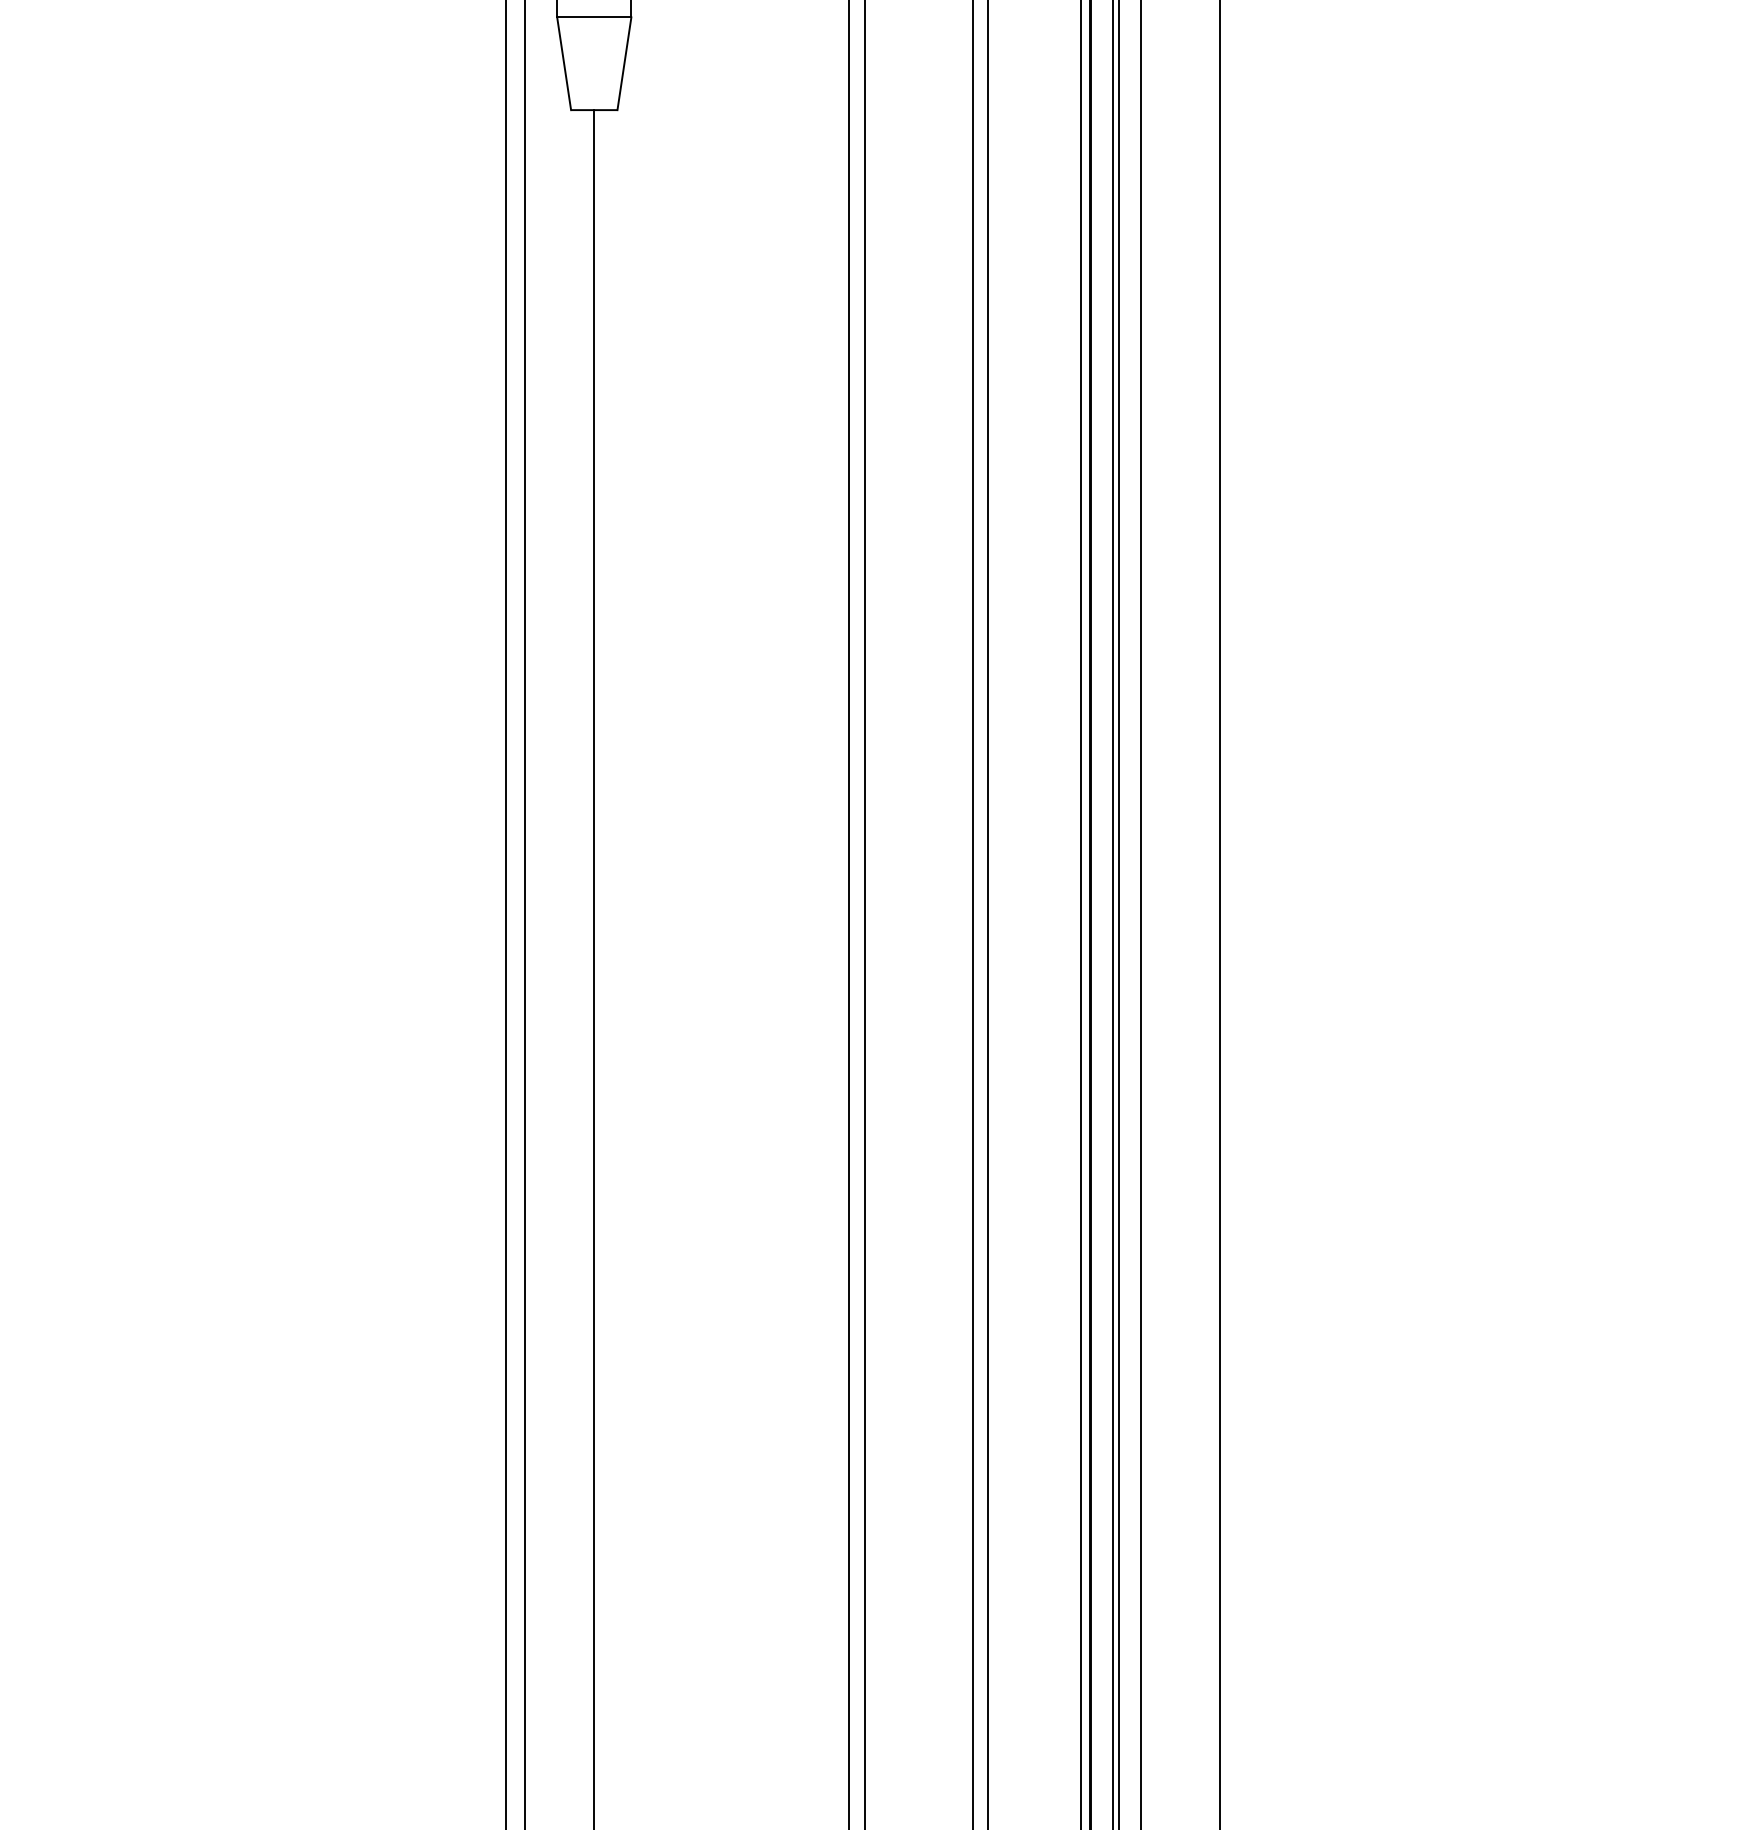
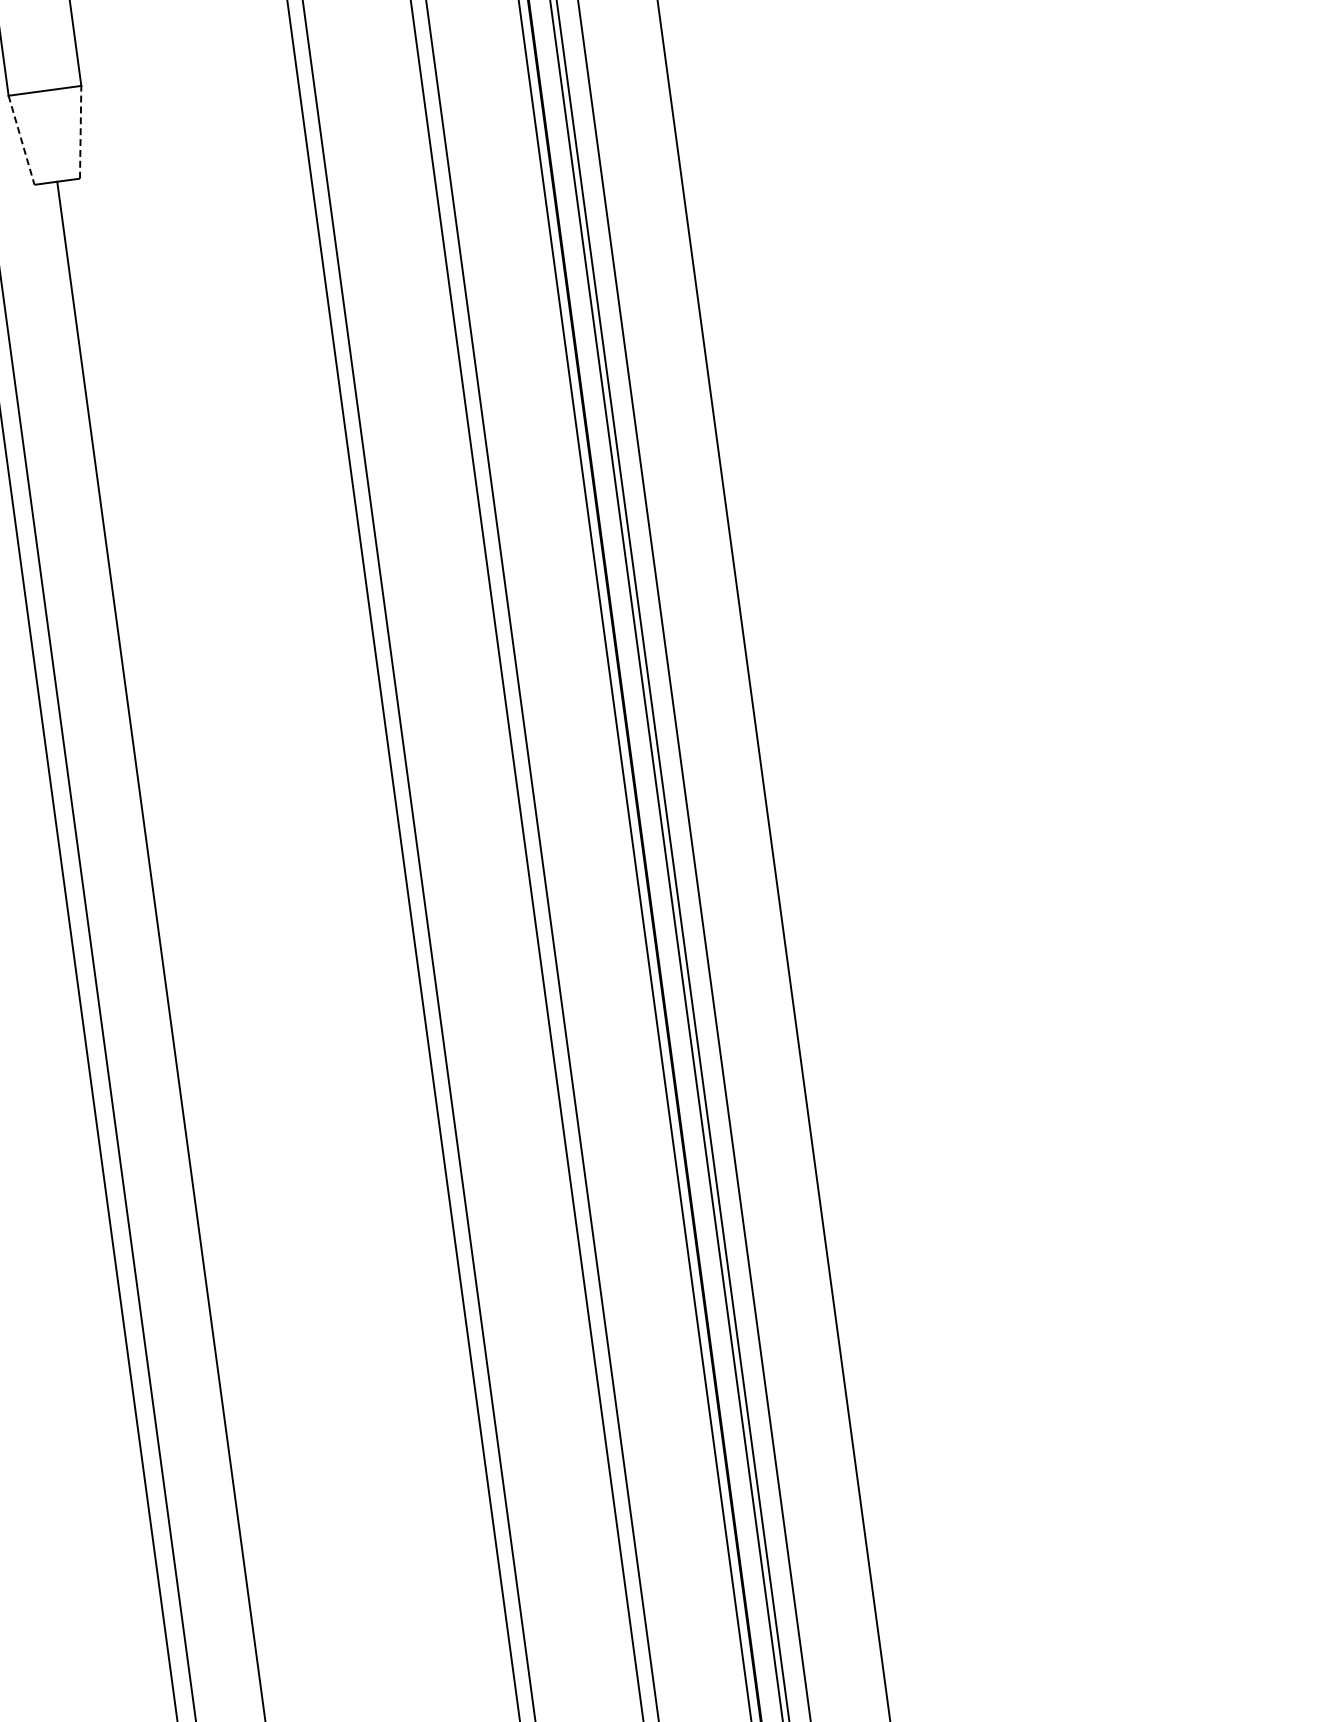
line: (564, 63) -> (21, 139), solid -> dashed
line: (624, 63) -> (80, 132), solid -> dashed

